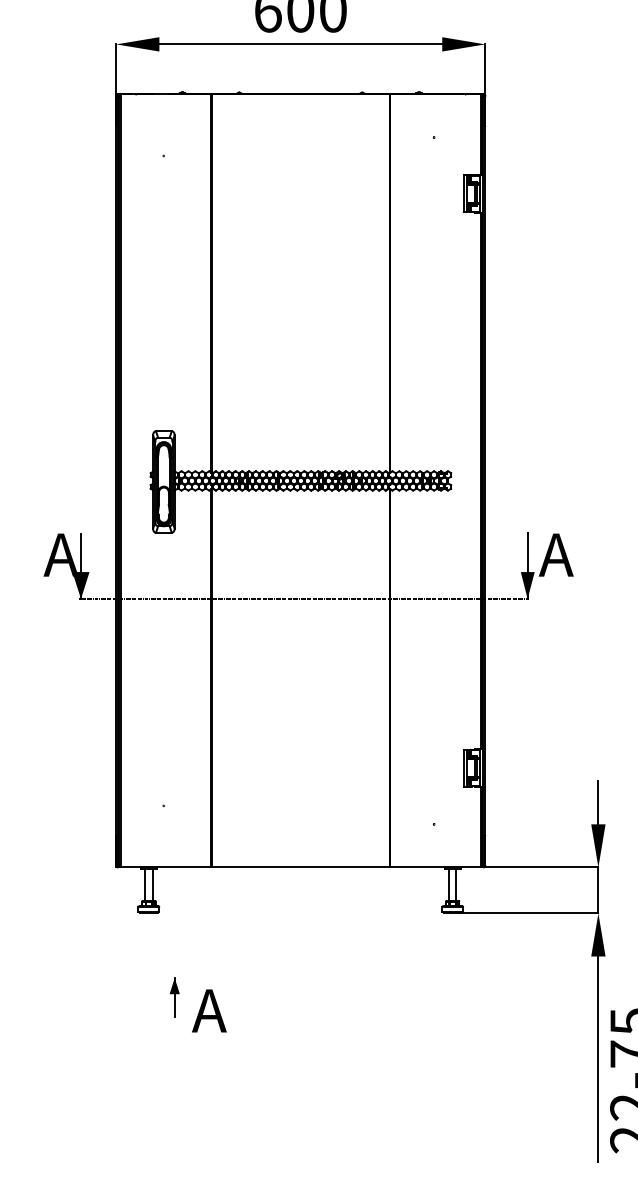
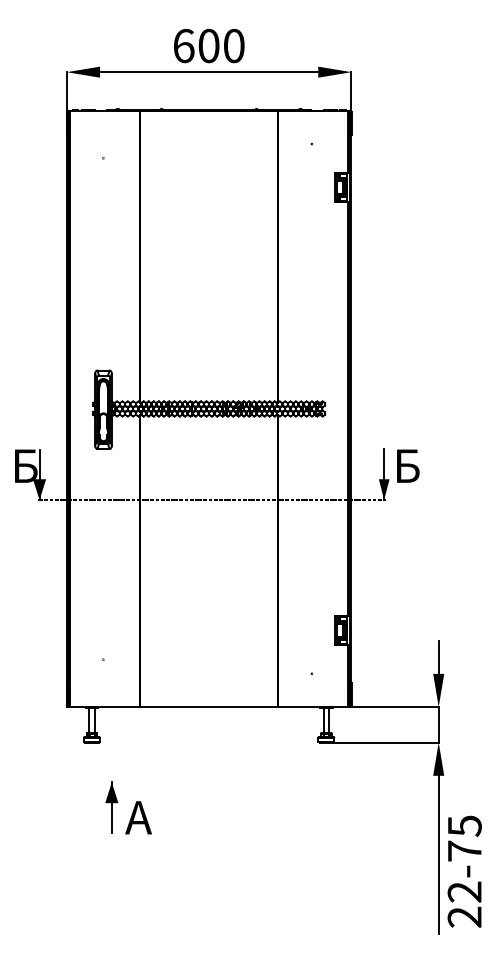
text: (60, 554) -> (23, 465), А -> Б
text: (555, 554) -> (405, 465), А -> Б
part: (174, 997) -> (111, 807), size x1.67

